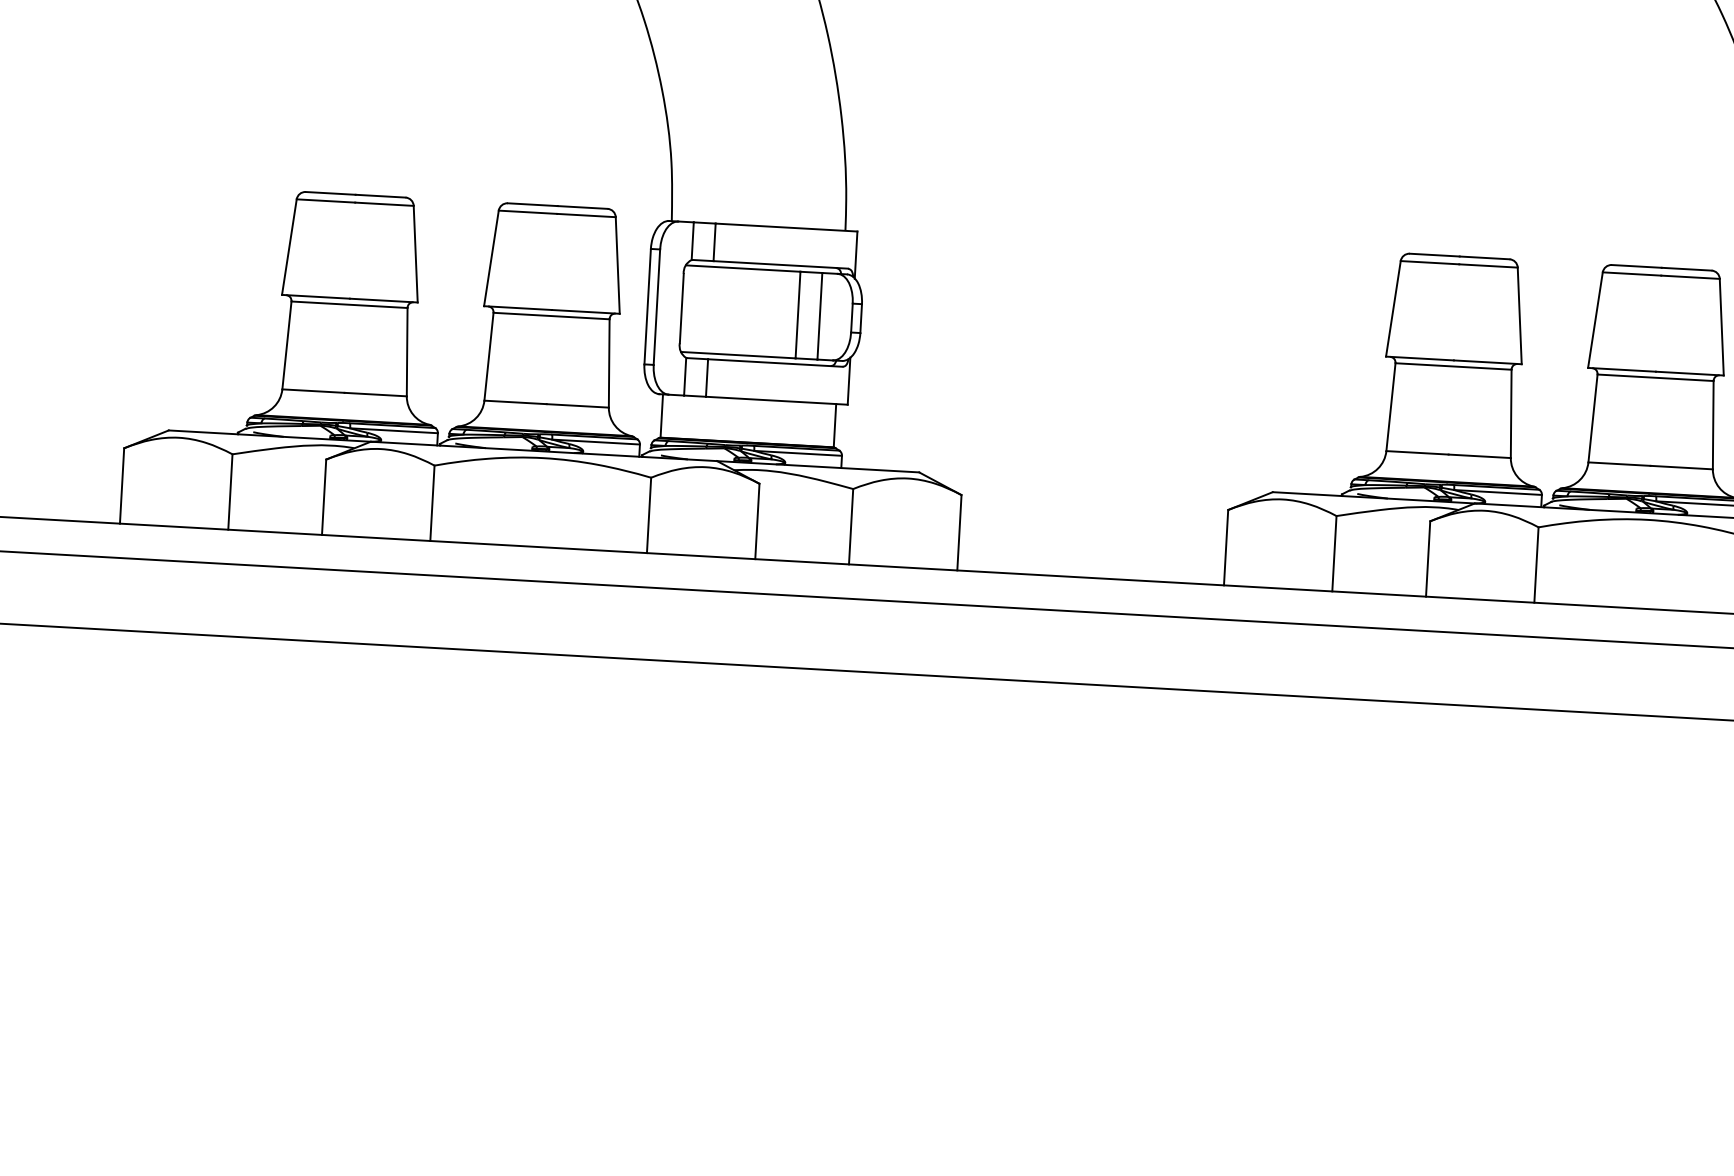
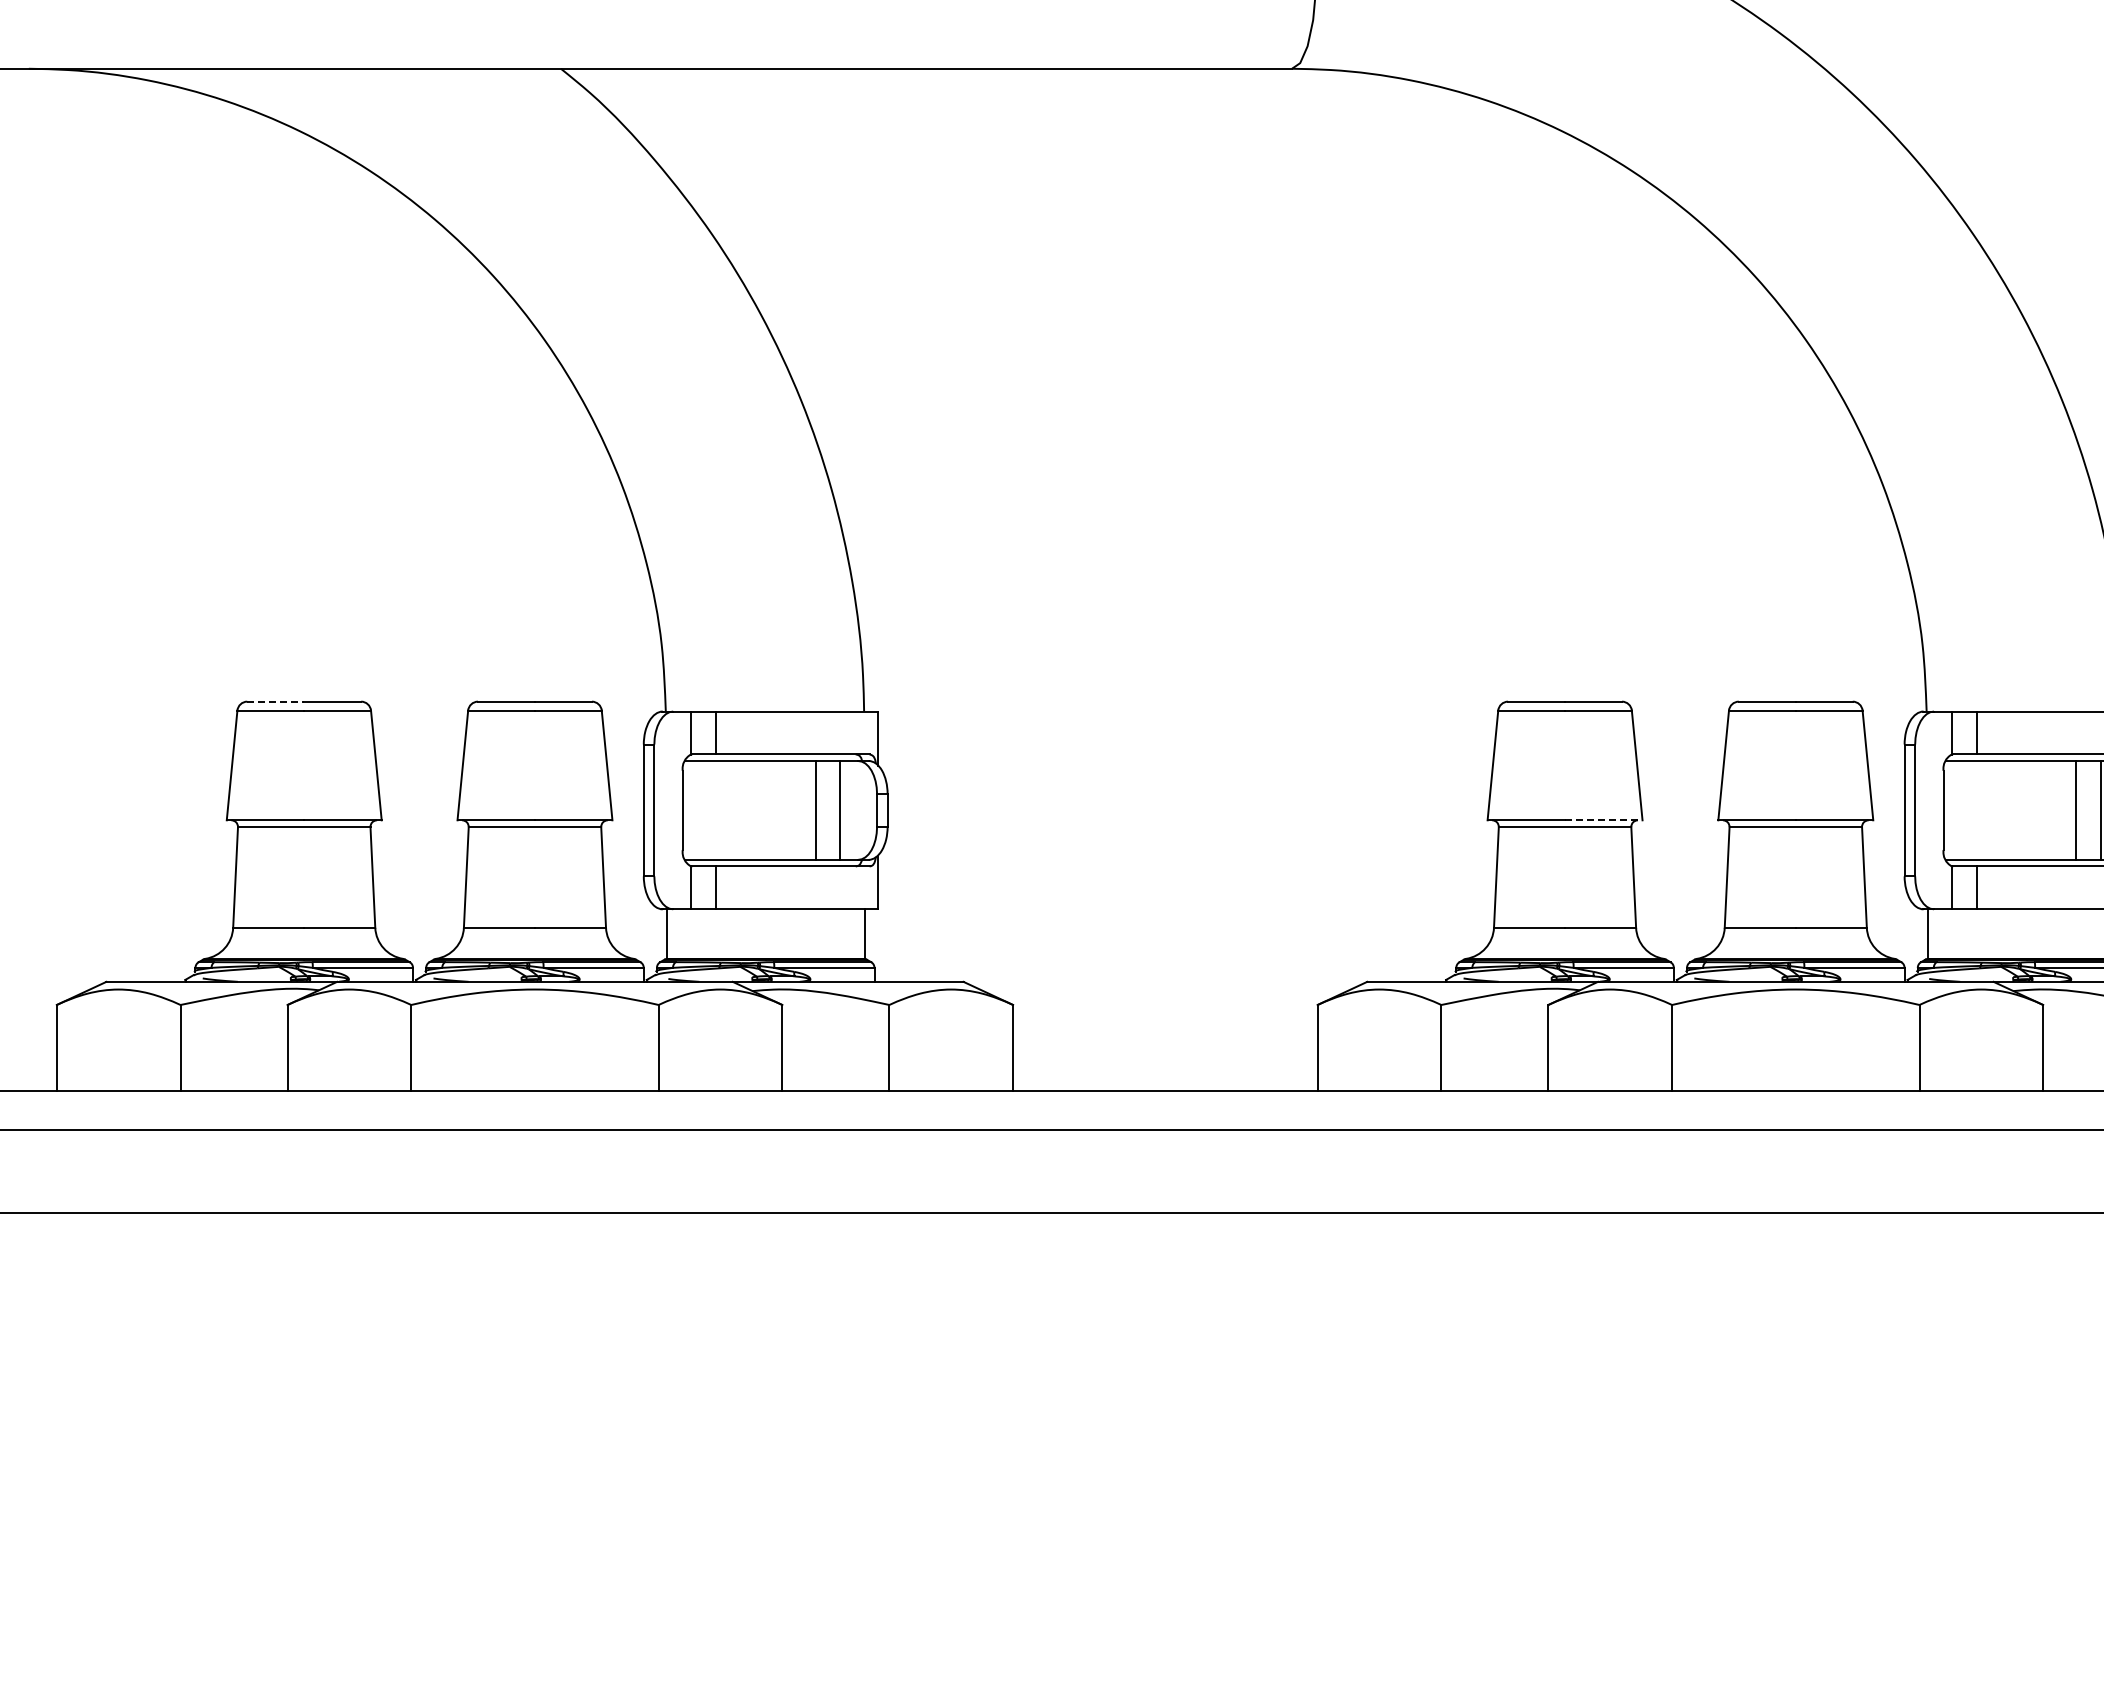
line: (331, 193) -> (276, 701), solid -> dashed
line: (1487, 362) -> (1603, 820), solid -> dashed

